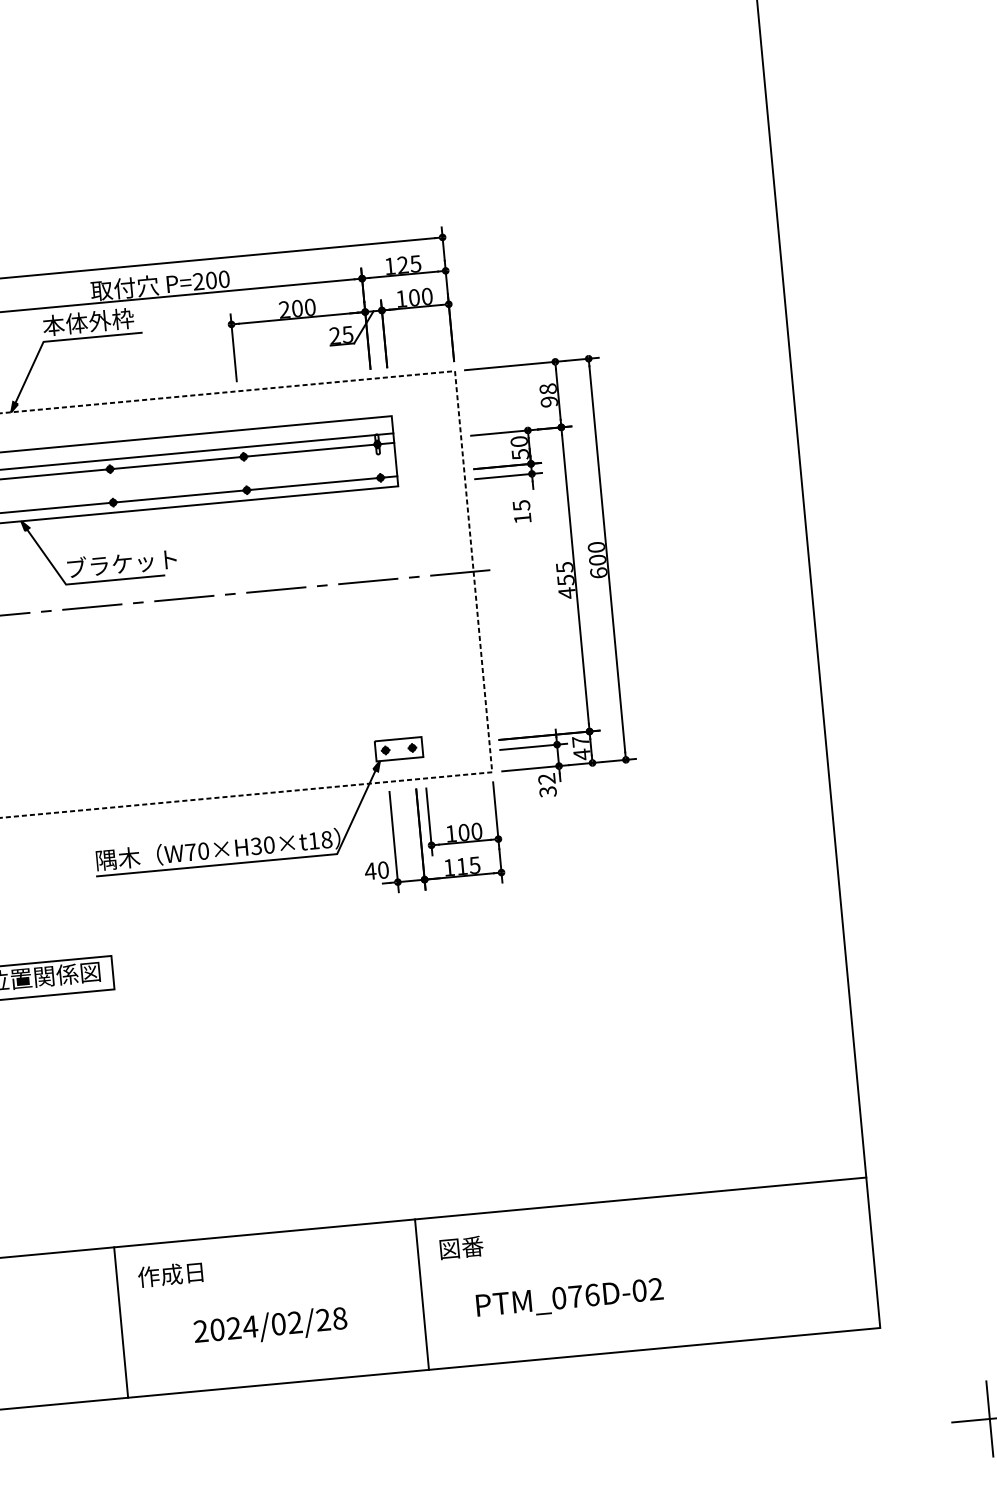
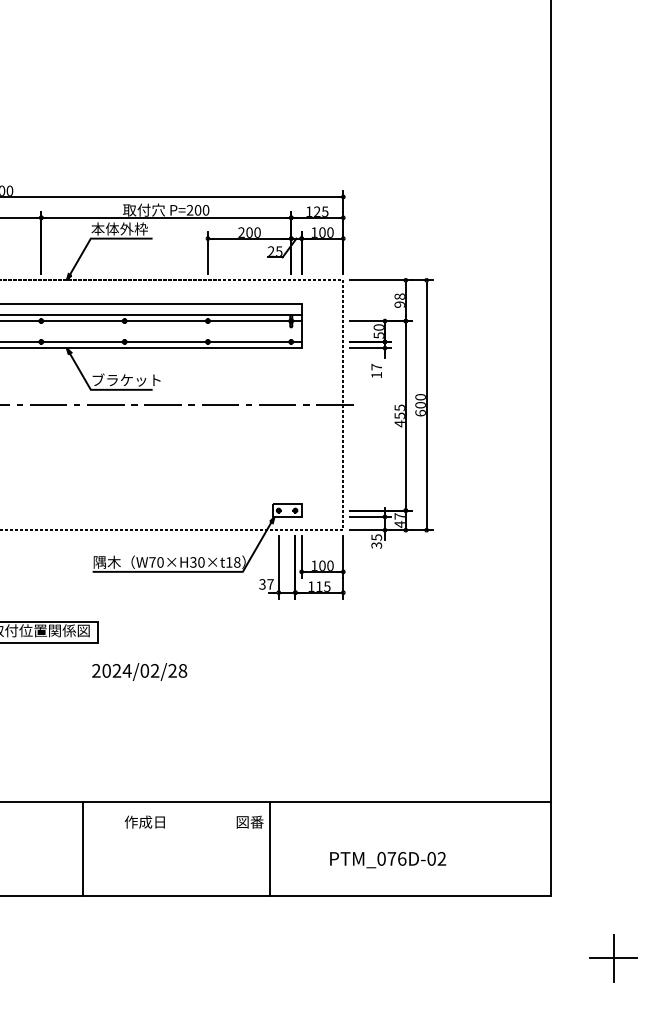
text: (521, 506) -> (376, 367), 15 -> 17
text: (546, 779) -> (376, 537), 32 -> 35
text: (375, 871) -> (265, 584), 40 -> 37
text: (460, 1246) -> (249, 821), moved
text: (169, 1273) -> (144, 821), moved
text: (570, 1299) -> (388, 860), moved
text: (270, 1325) -> (139, 671), moved

